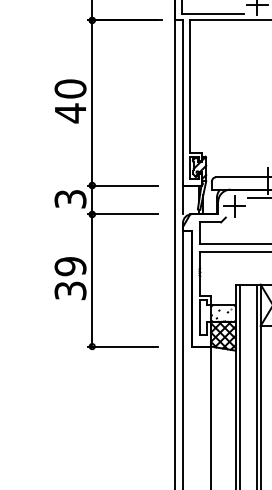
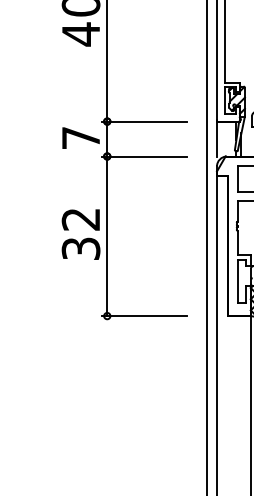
text: (70, 199) -> (81, 138), 3 -> 7
text: (70, 266) -> (81, 219), 39 -> 32

